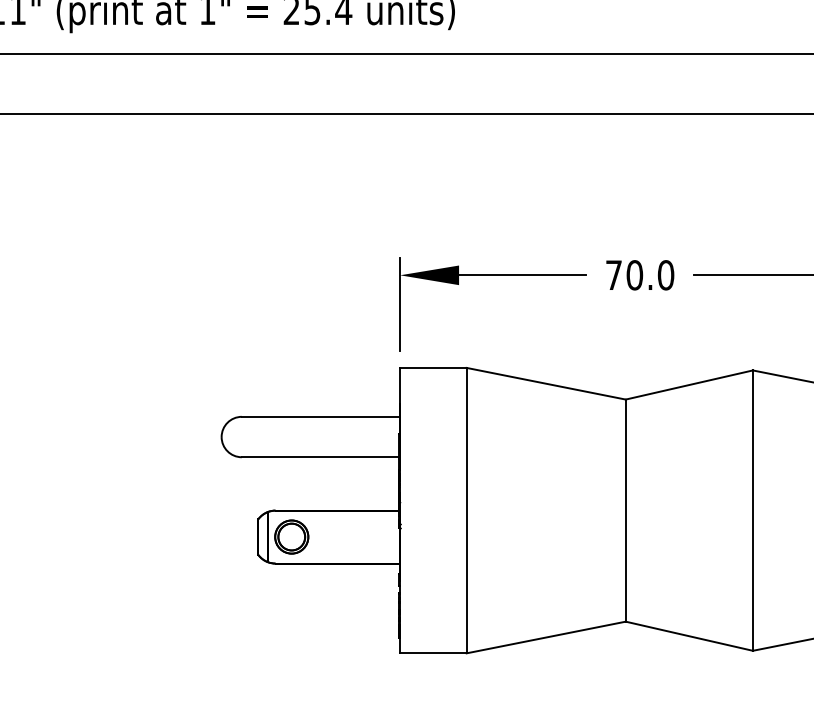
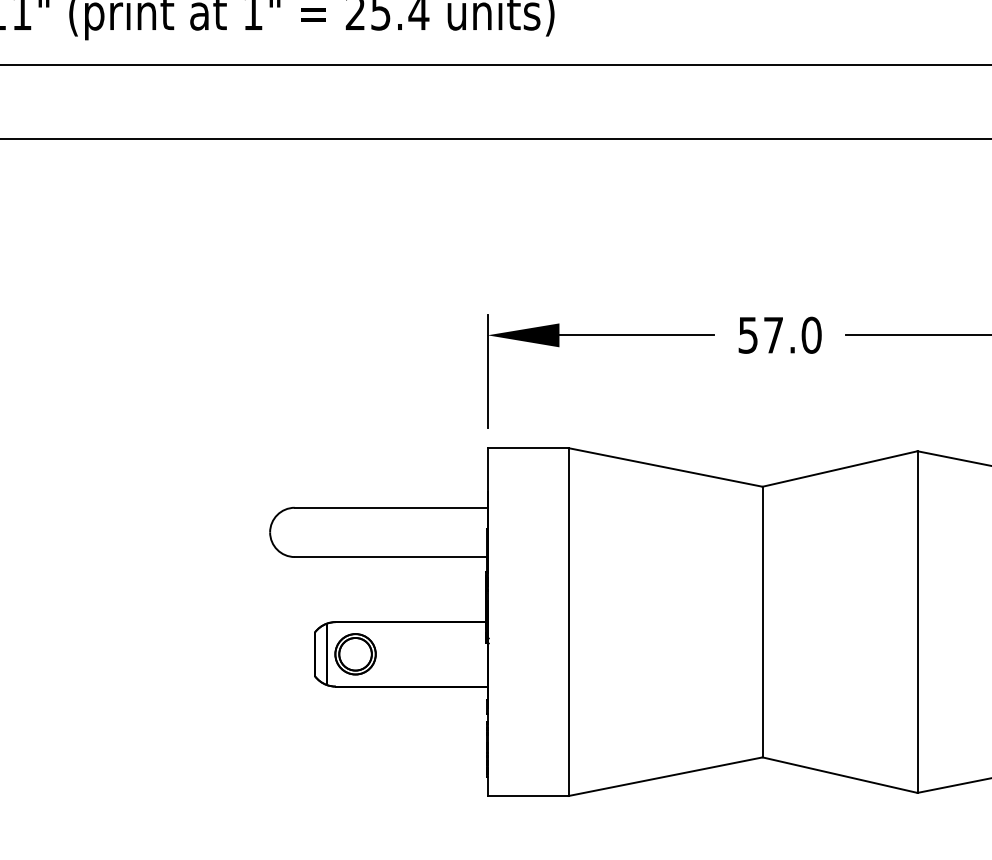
text: (624, 275) -> (761, 335), 70.0 -> 57.0

